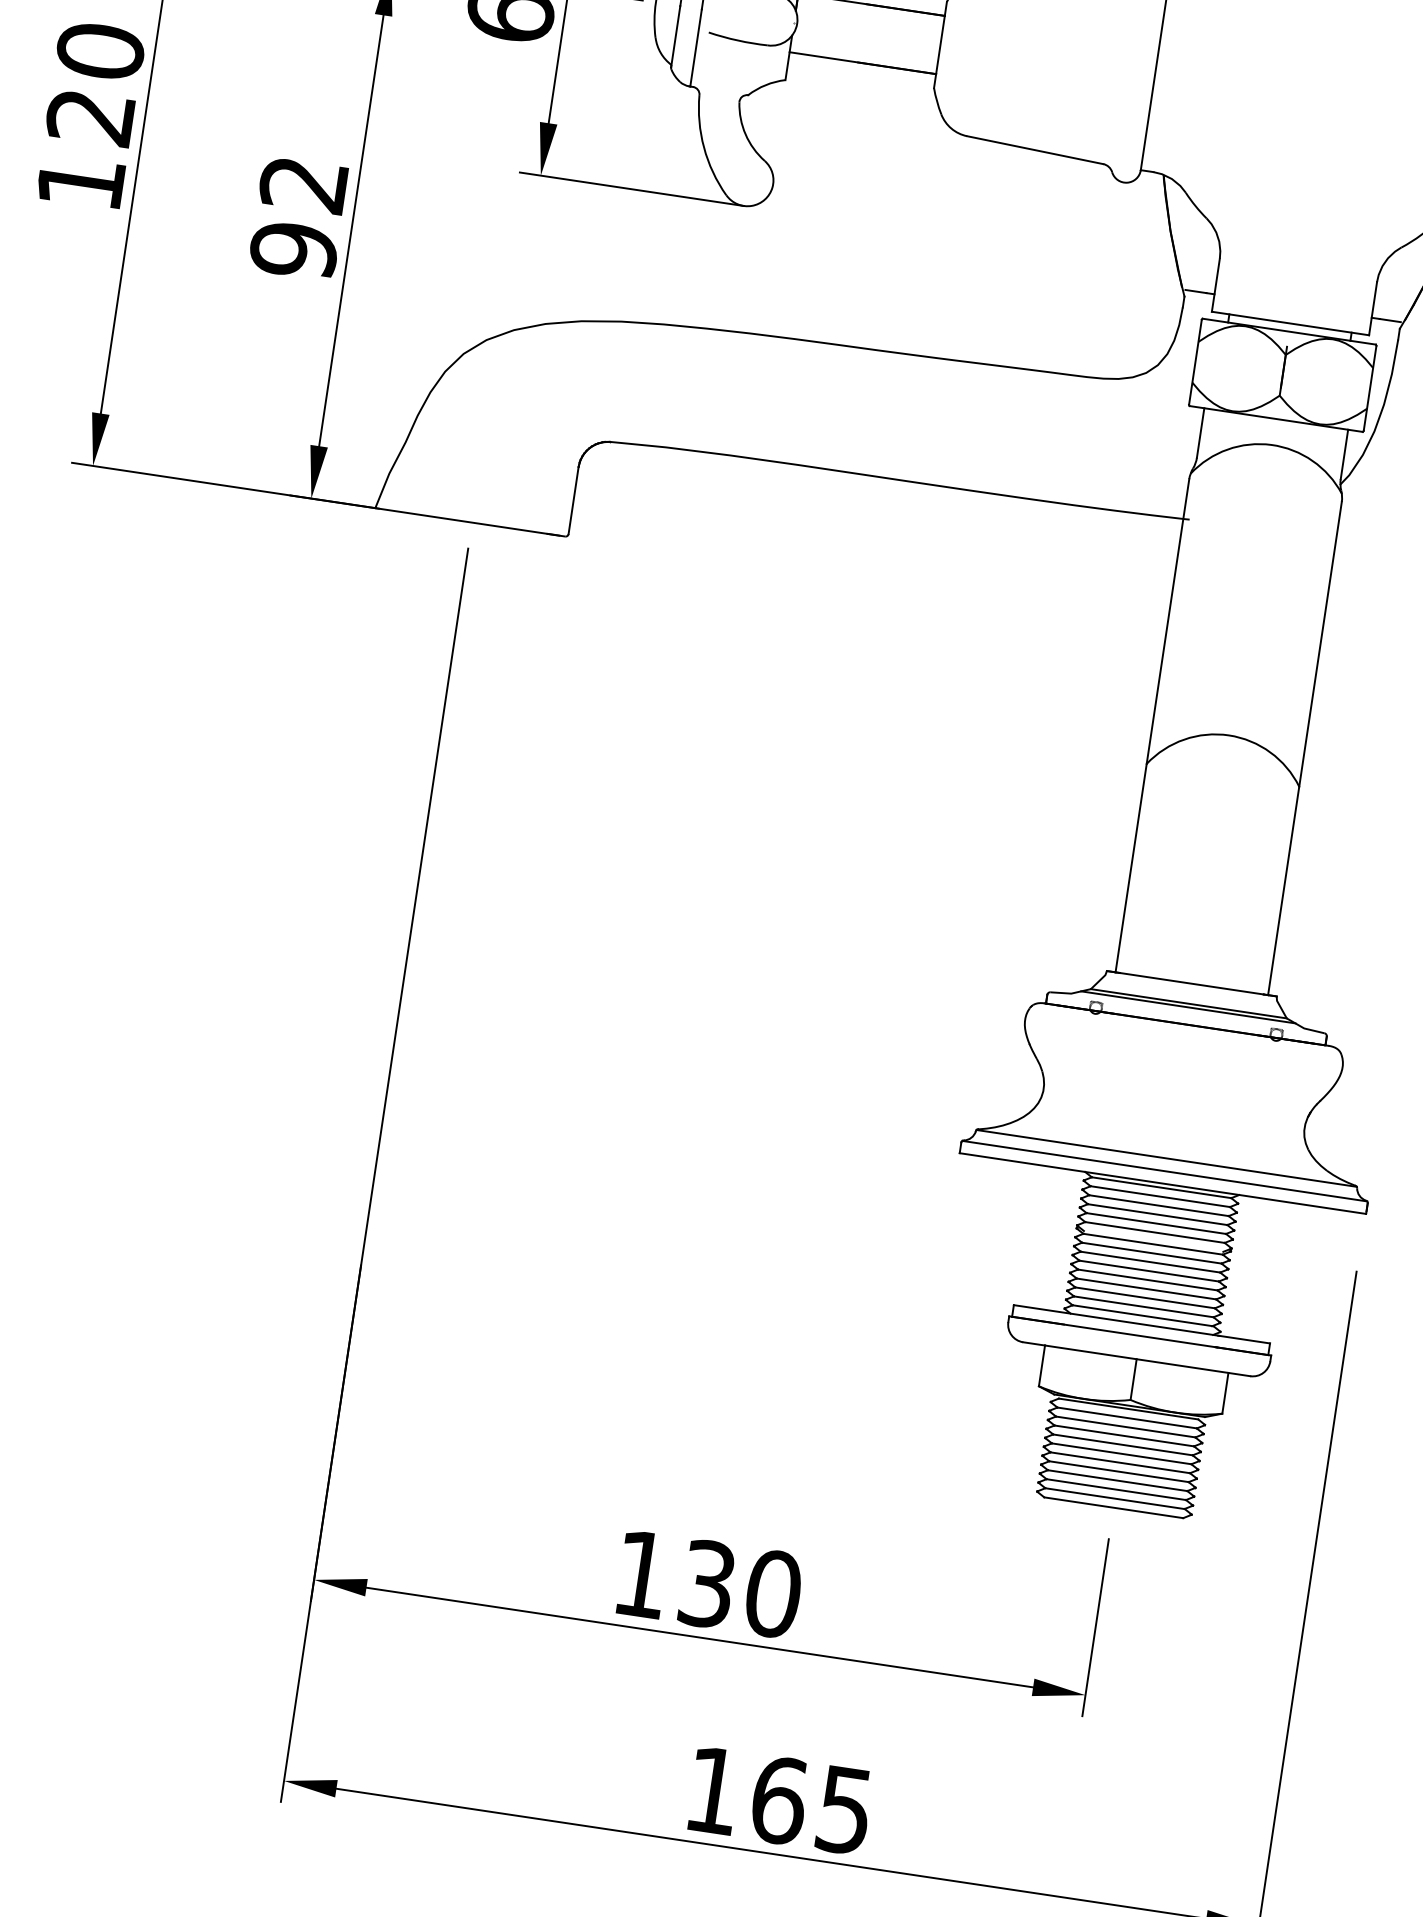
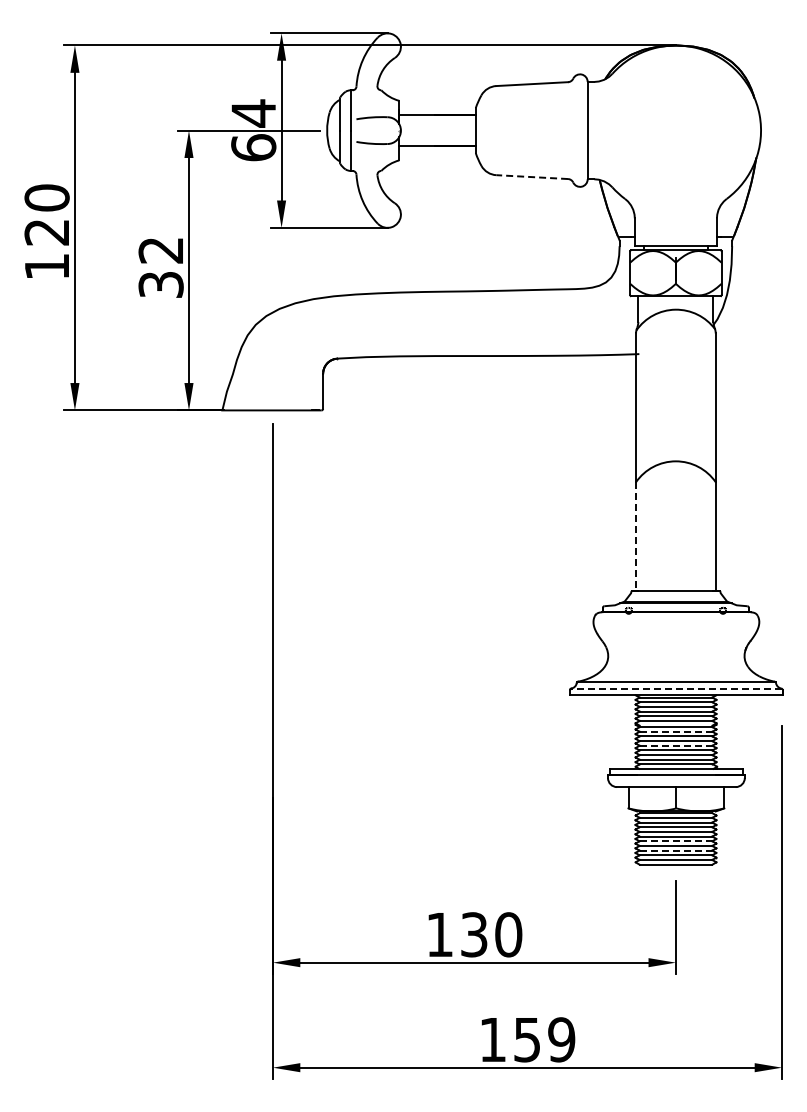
line: (1035, 150) -> (532, 177), solid -> dashed
text: (292, 249) -> (160, 284), 92 -> 32
line: (1131, 869) -> (636, 537), solid -> dashed
line: (1165, 1170) -> (676, 688), solid -> dashed
line: (1152, 1252) -> (676, 731), solid -> dashed
line: (1148, 1279) -> (676, 745), solid -> dashed
line: (1121, 1463) -> (676, 841), solid -> dashed
line: (1118, 1480) -> (676, 850), solid -> dashed
text: (811, 1804) -> (544, 1039), 165 -> 159

